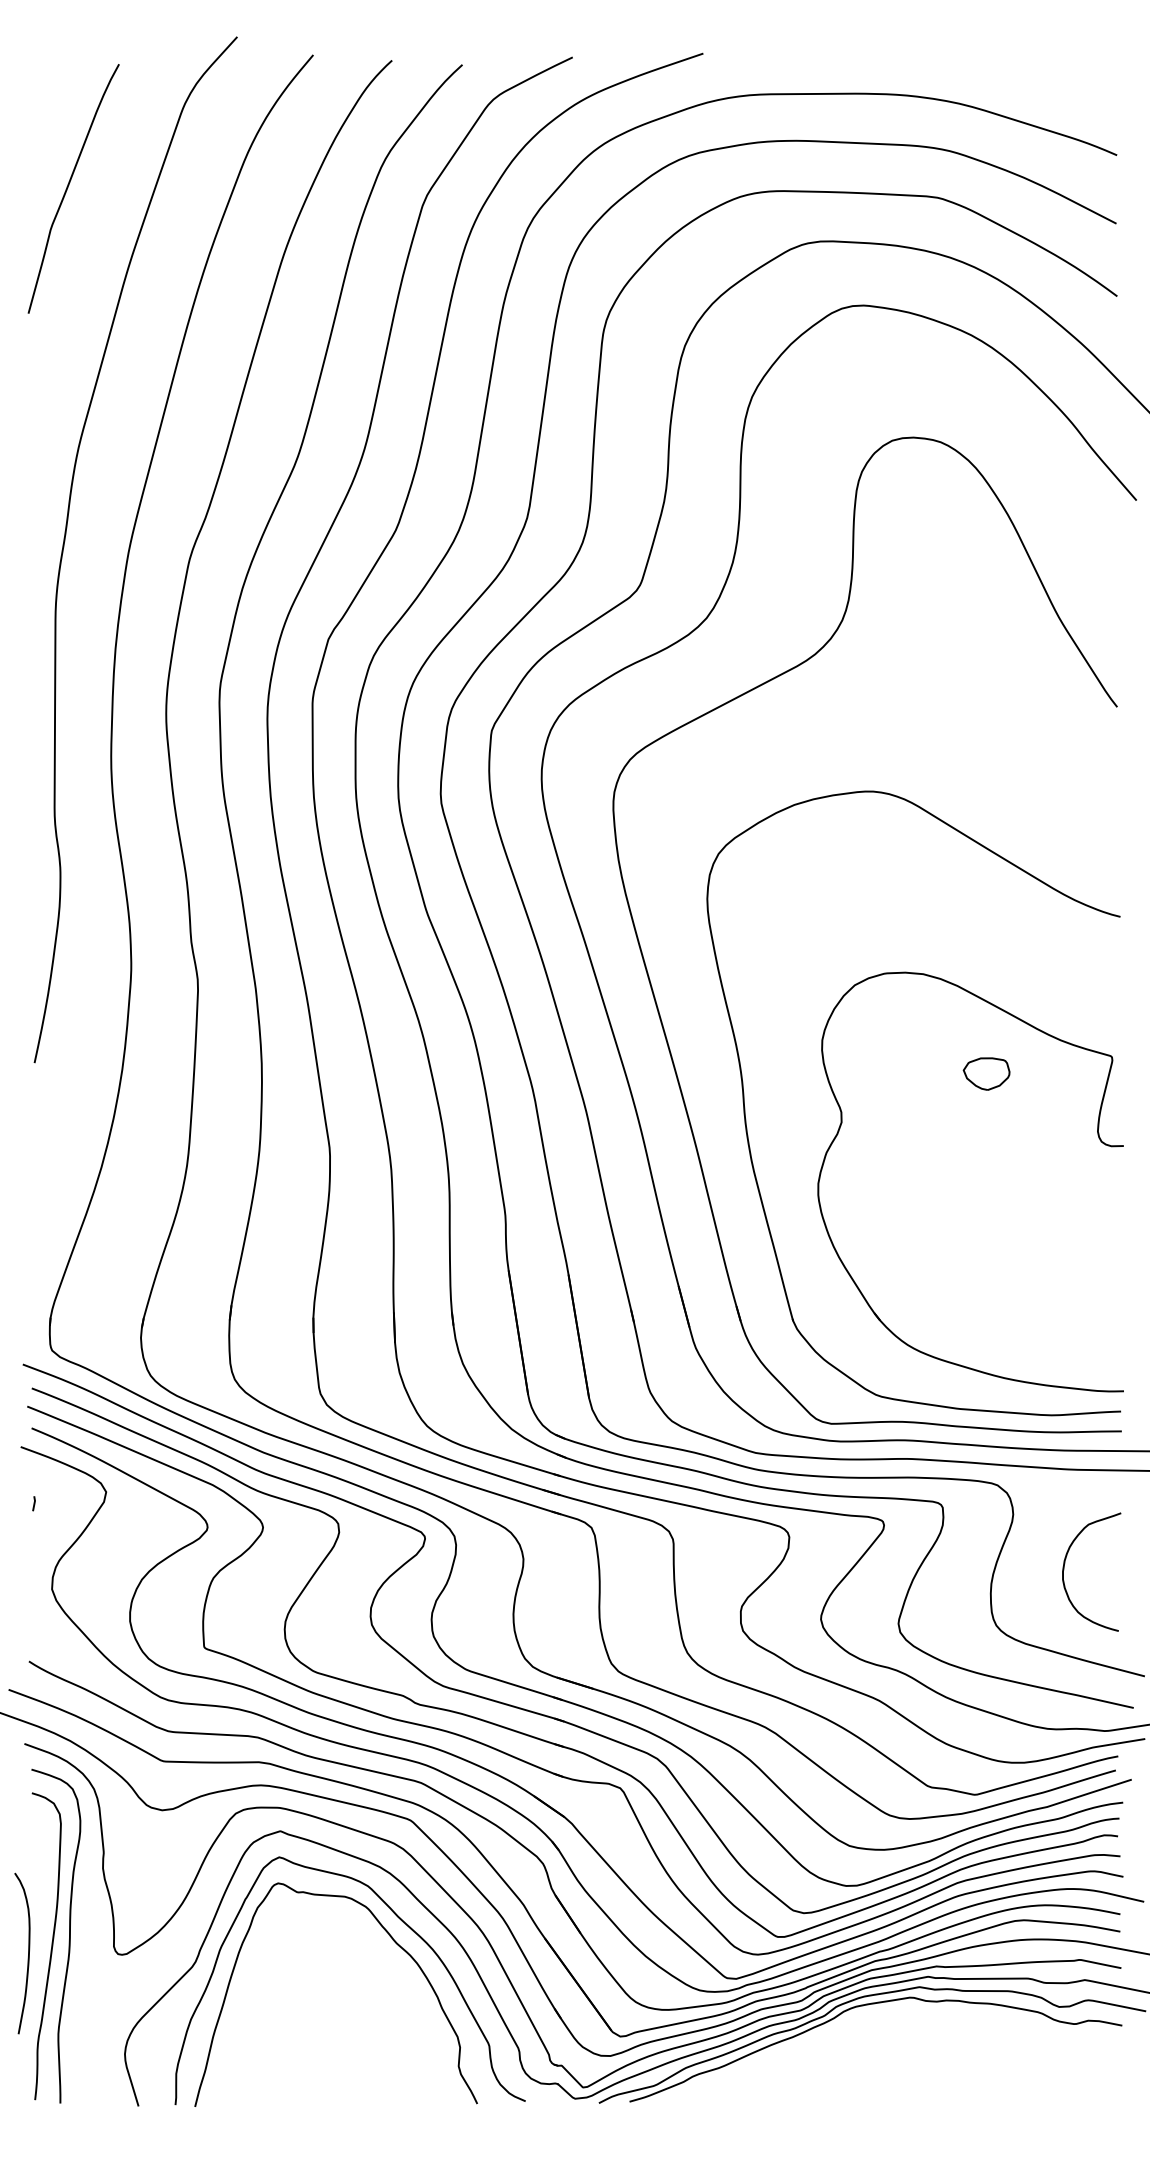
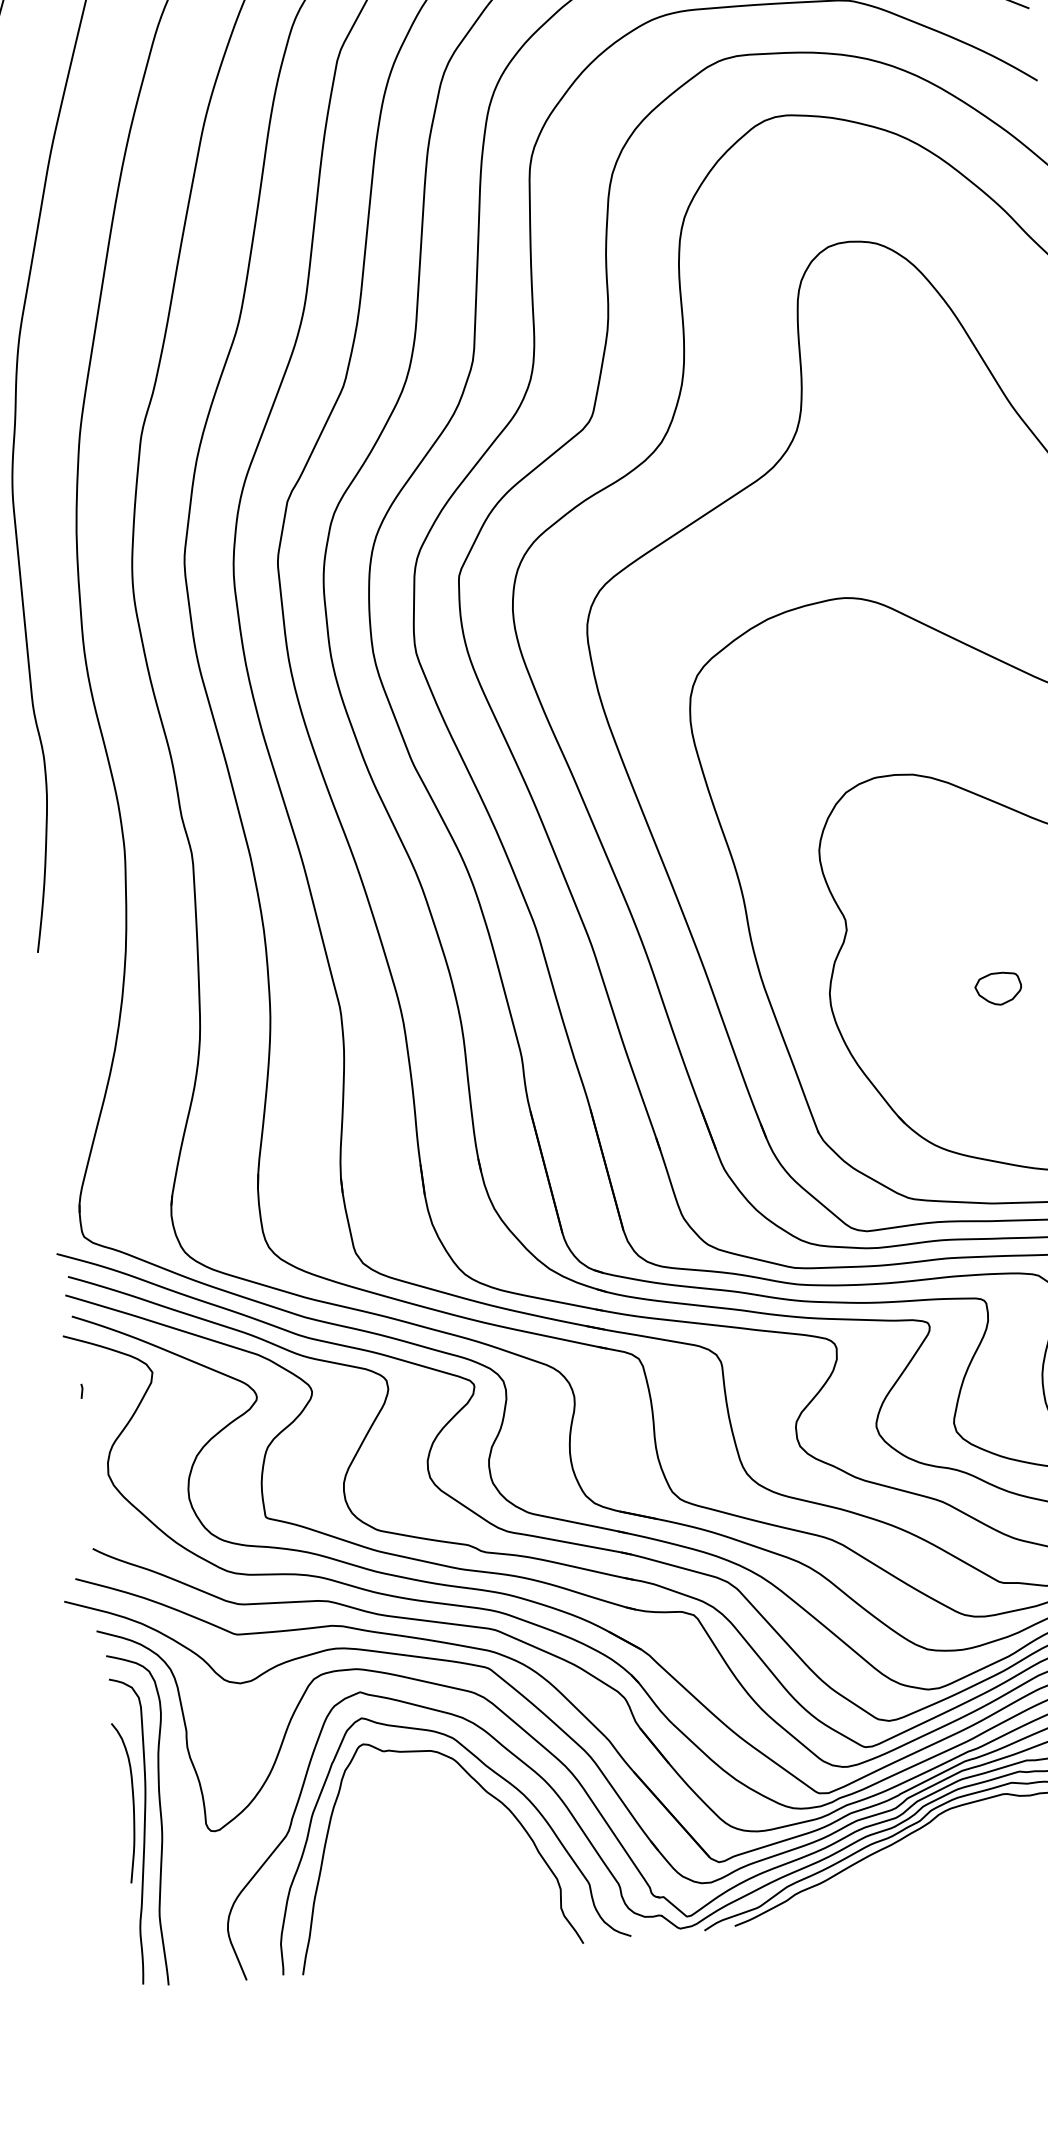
part: (986, 1073) -> (998, 988), moved
curve: (28, 1953) -> (133, 1802), moved

